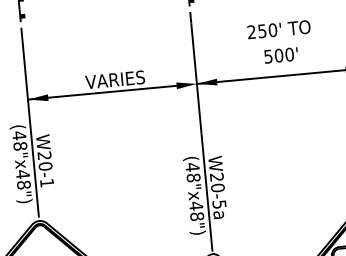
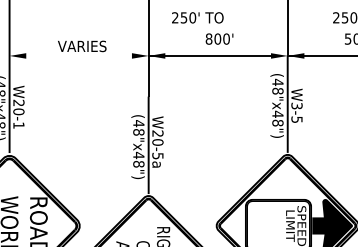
text: (278, 29) -> (197, 17), moved
text: (267, 56) -> (208, 38), 500' -> 800'
line: (101, 92) -> (70, 55), removed

